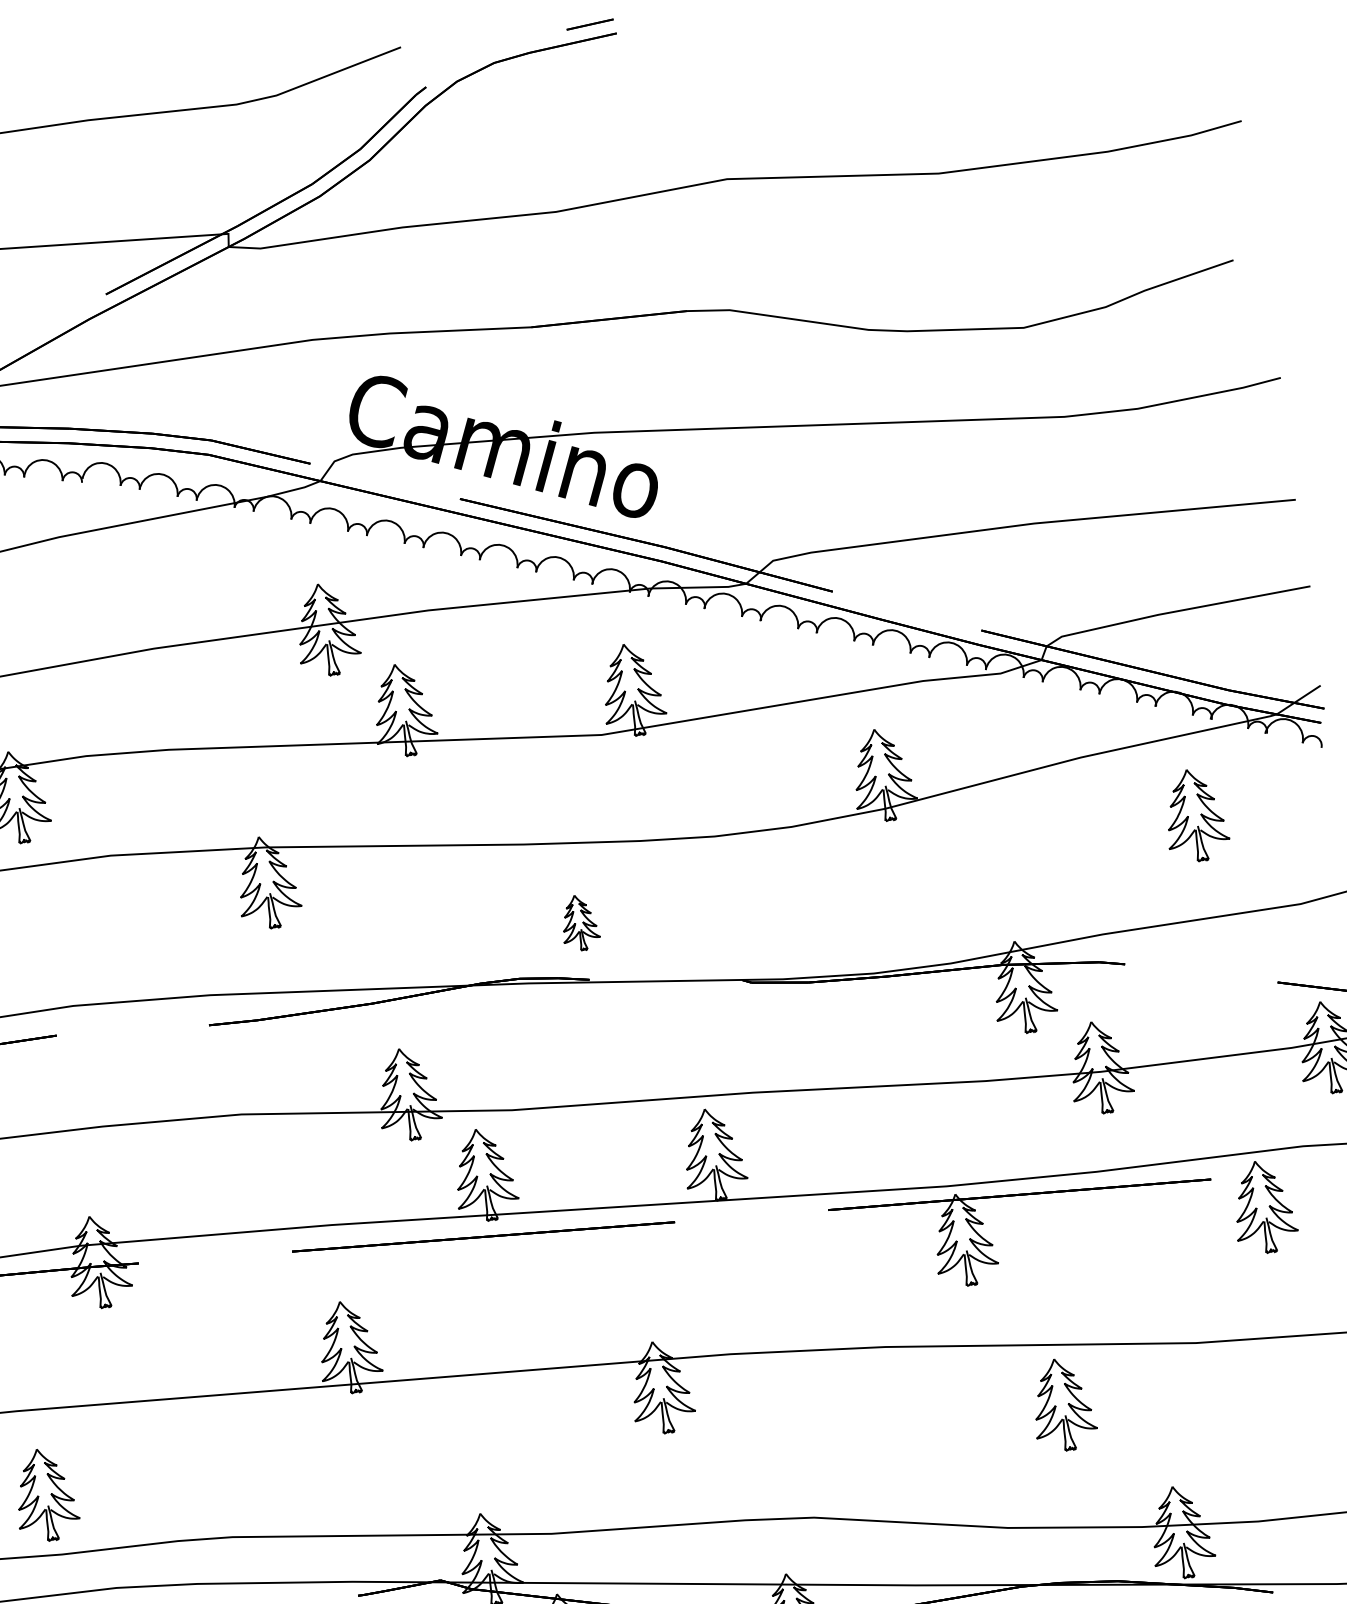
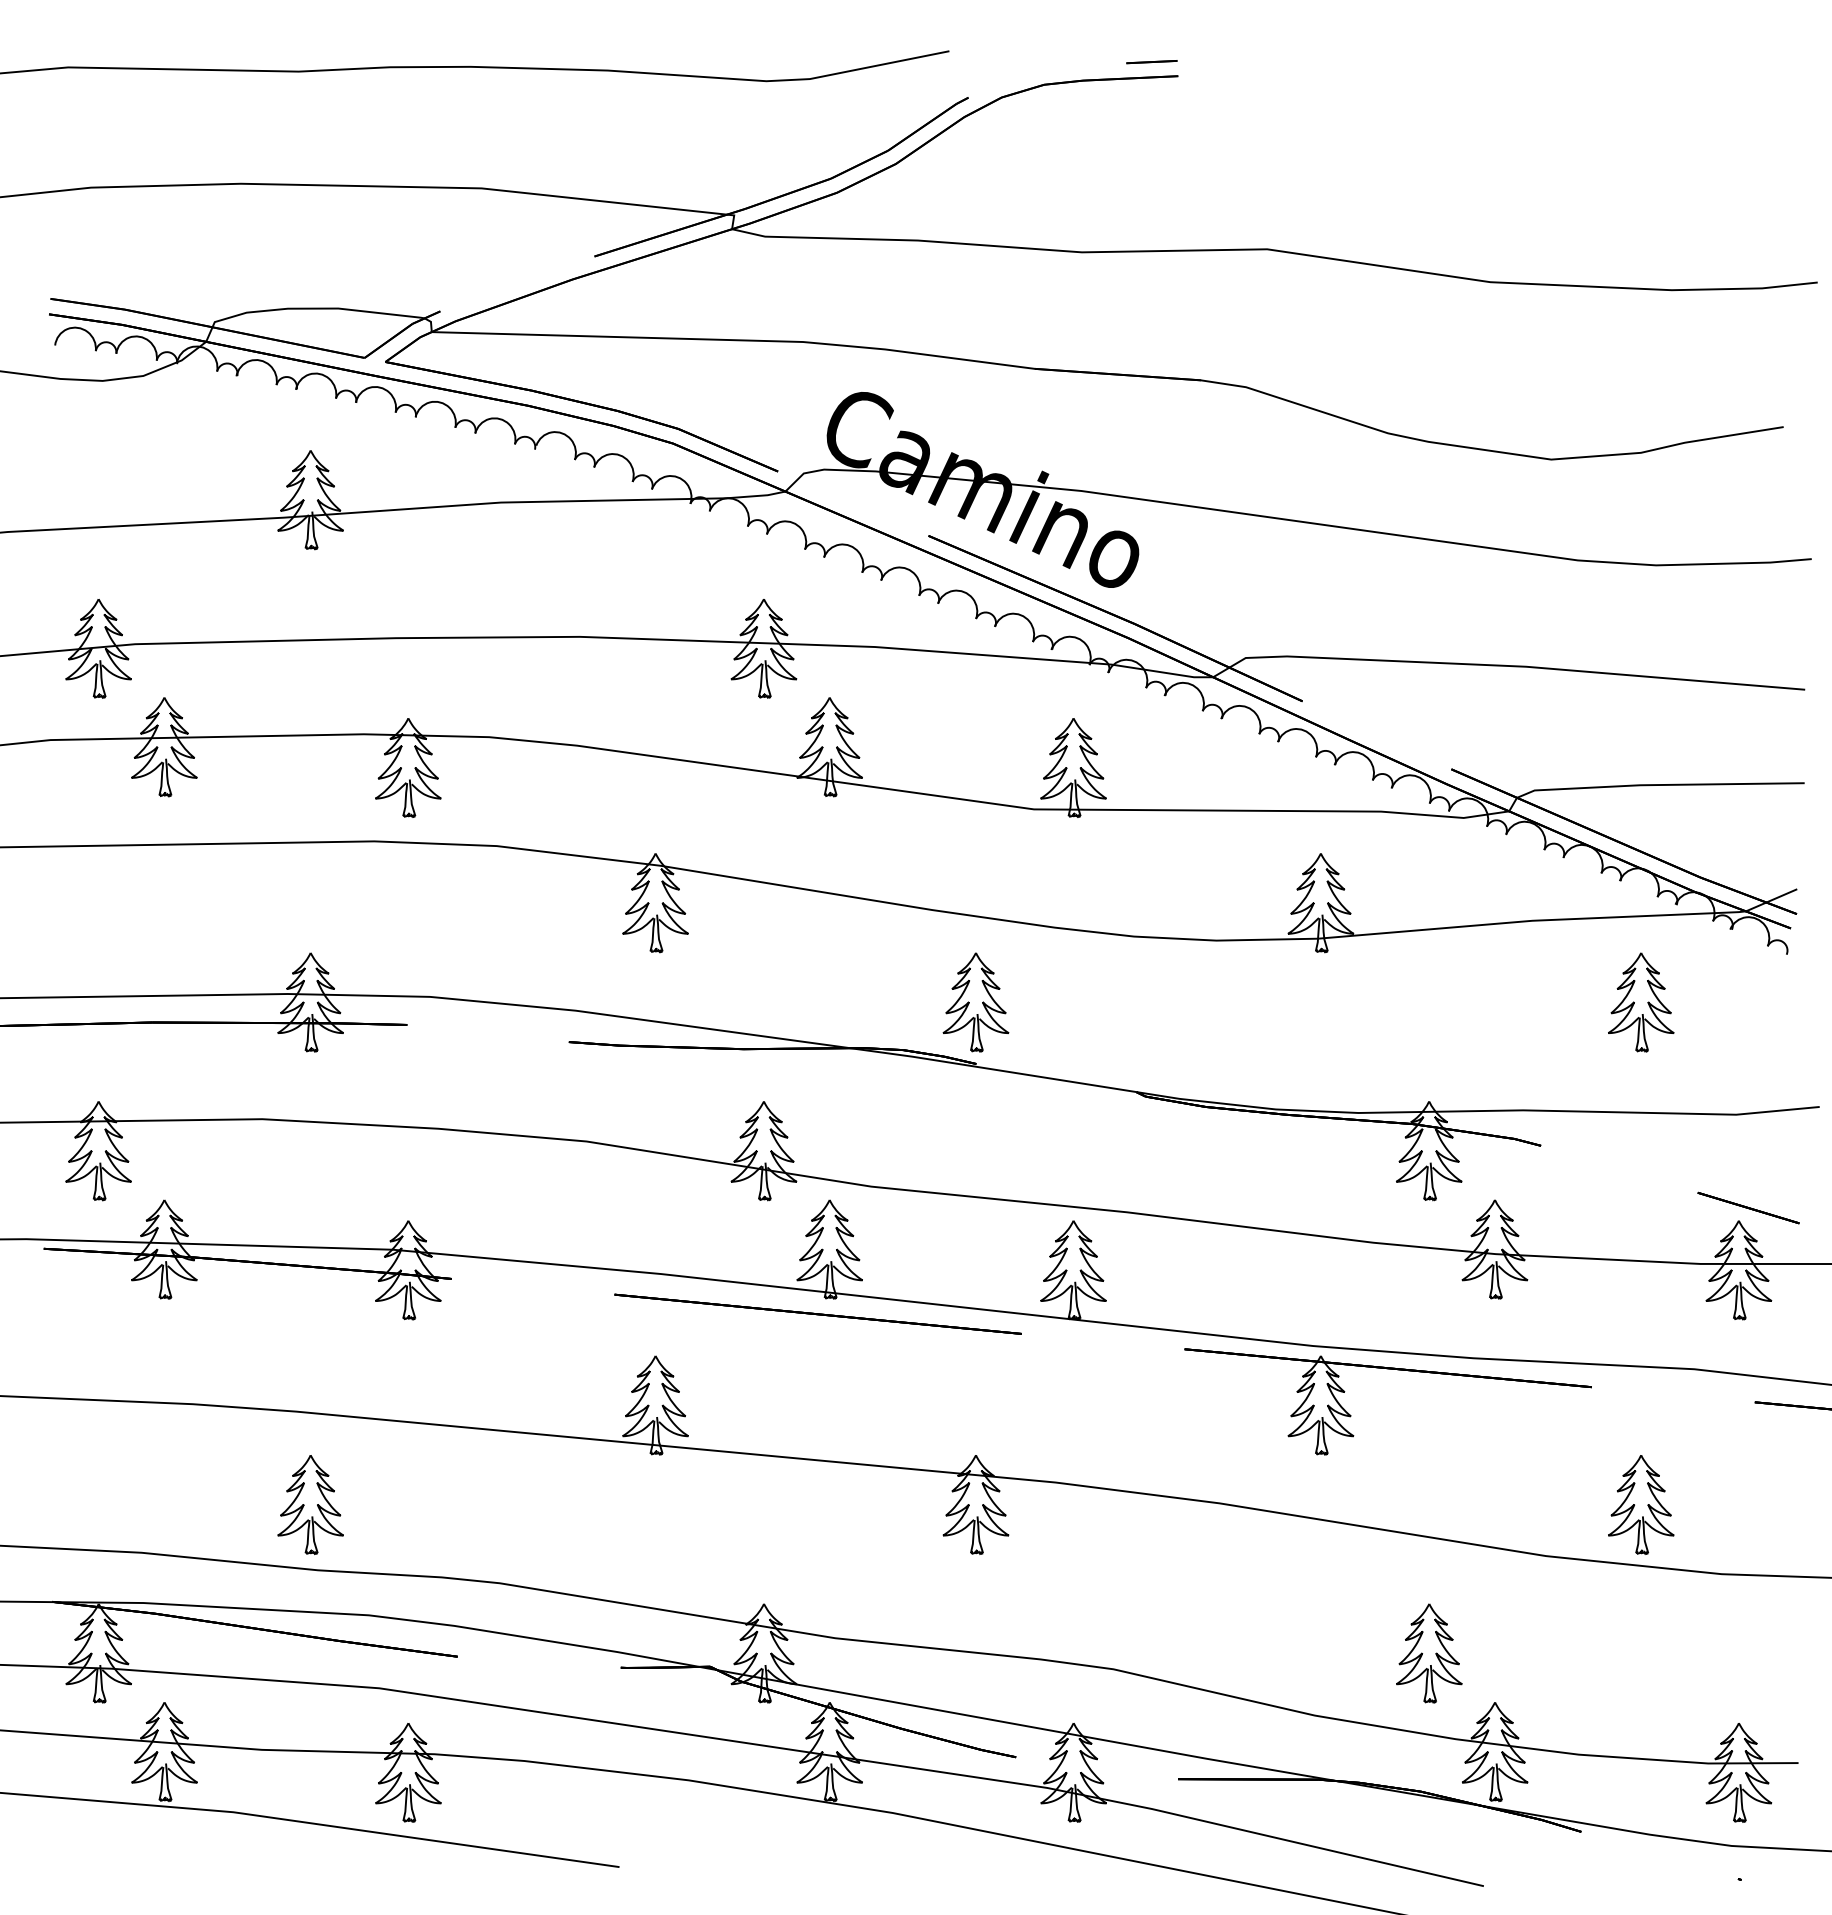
part: (578, 923) -> (975, 1002), size x1.67
part: (1263, 1206) -> (1641, 1504), moved
part: (1062, 1404) -> (1429, 1653), moved

